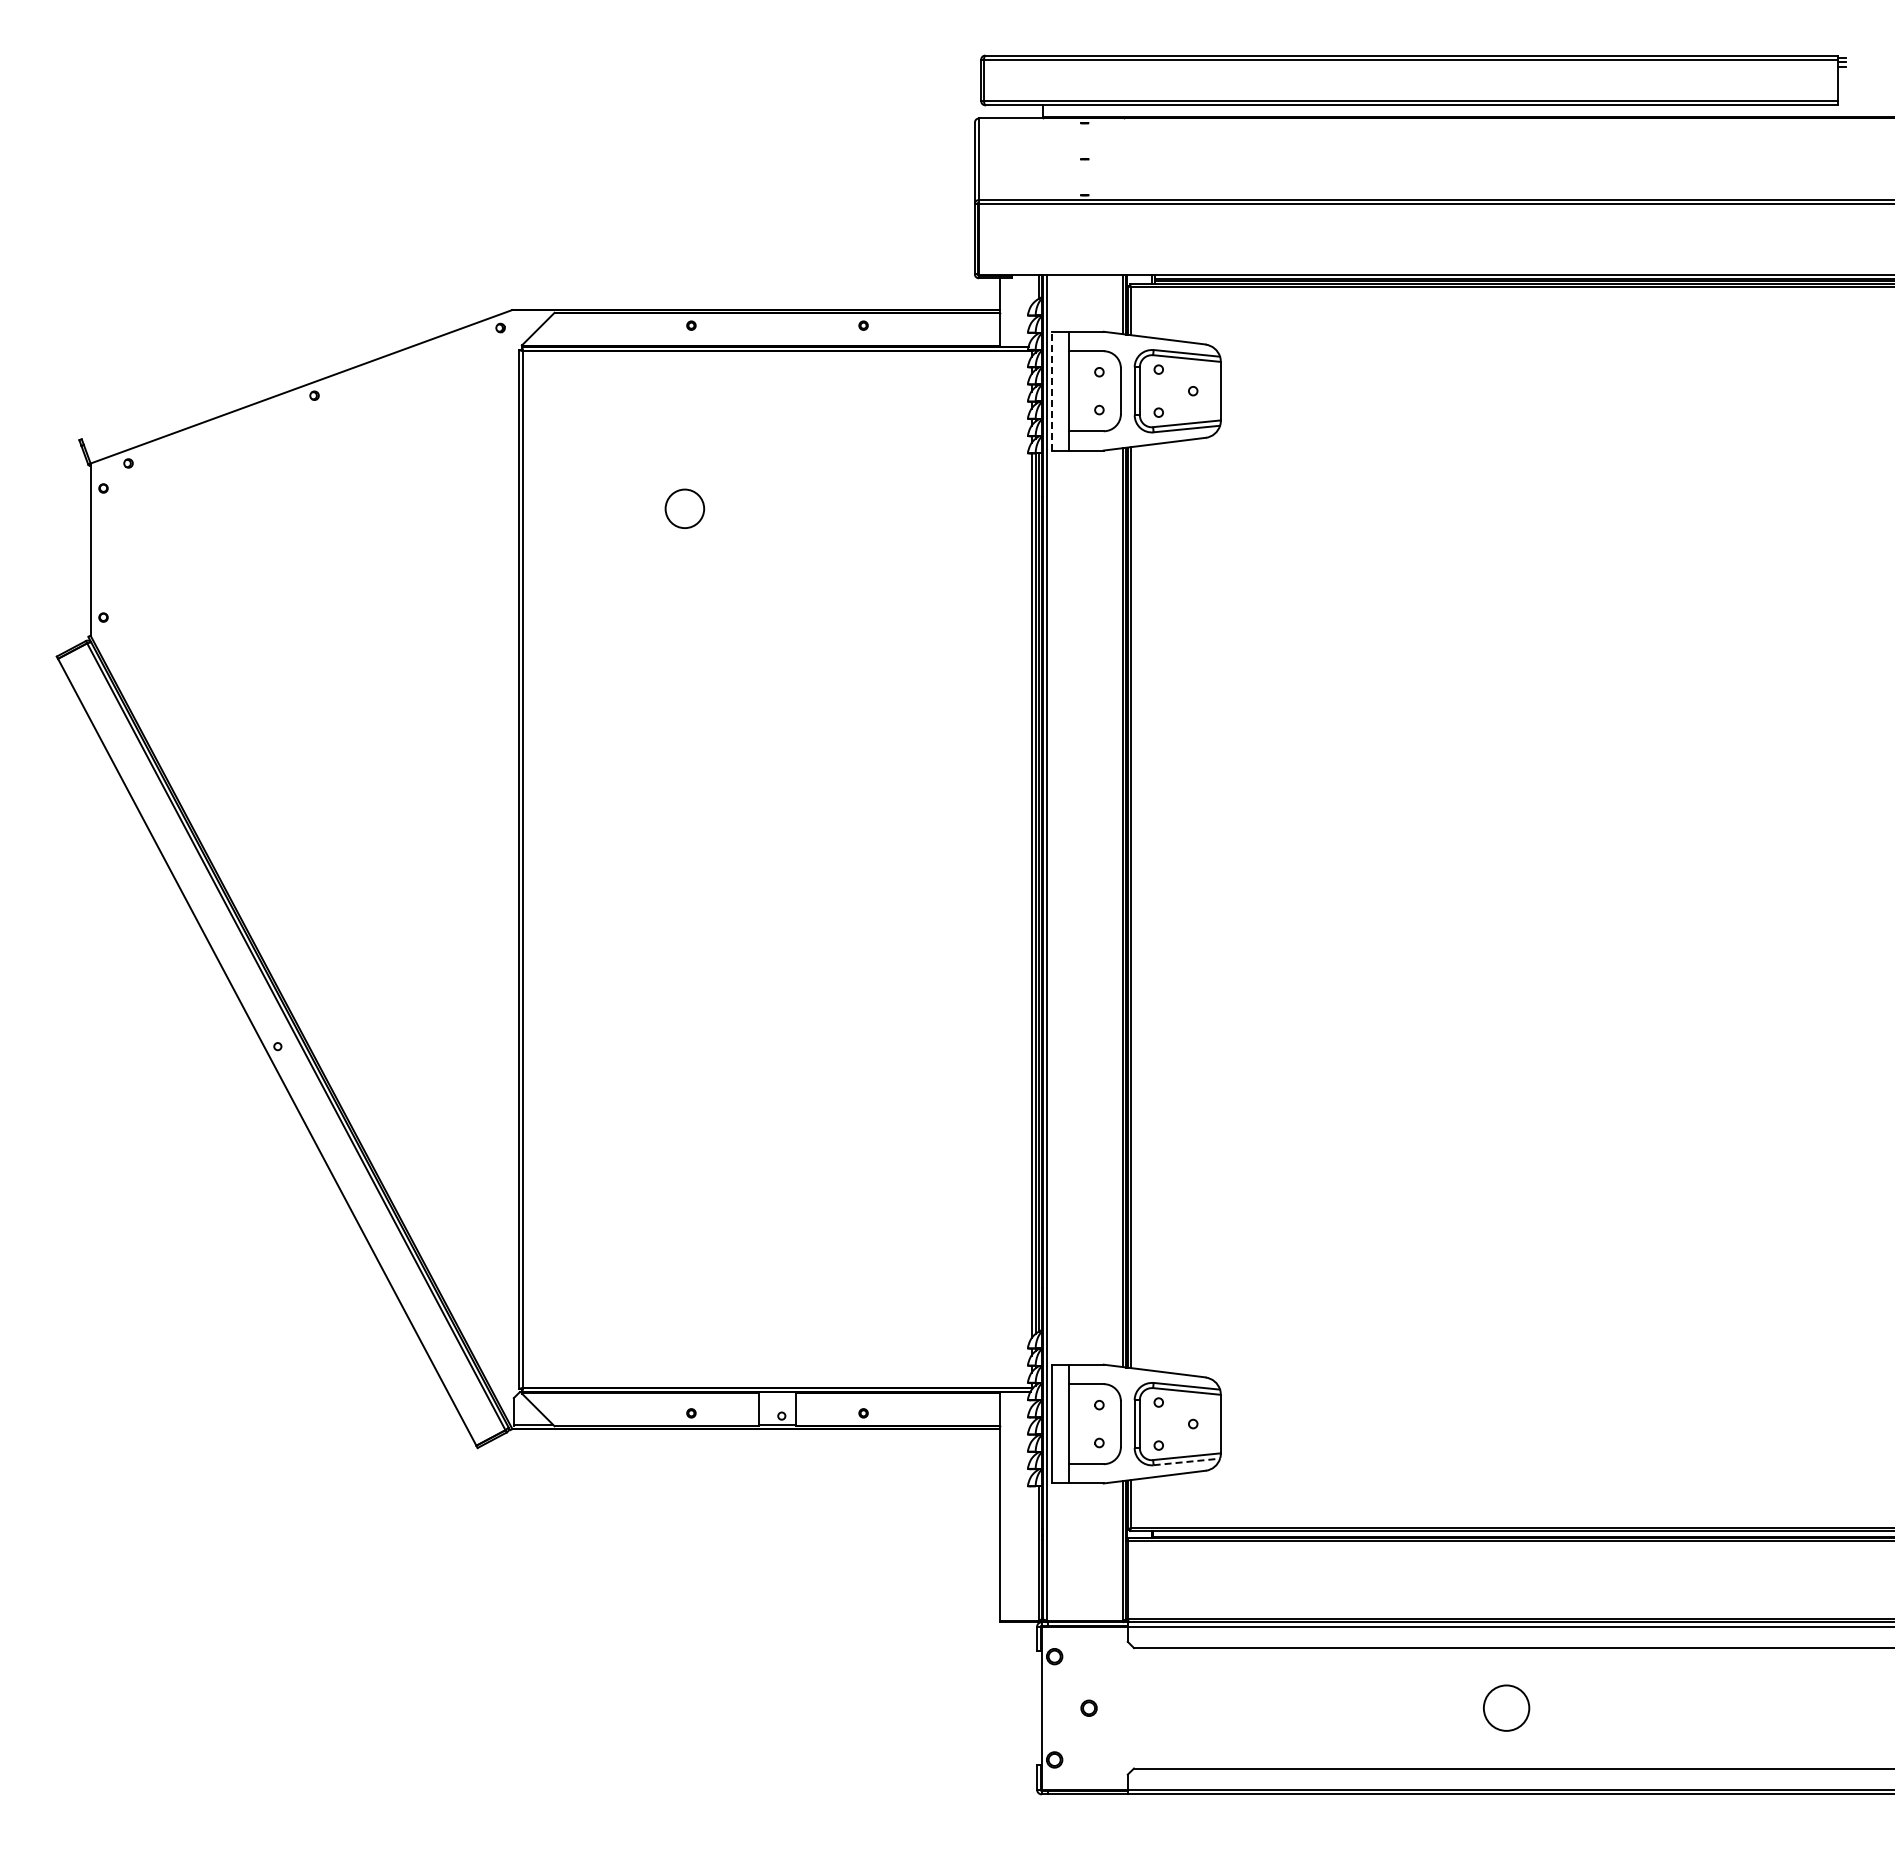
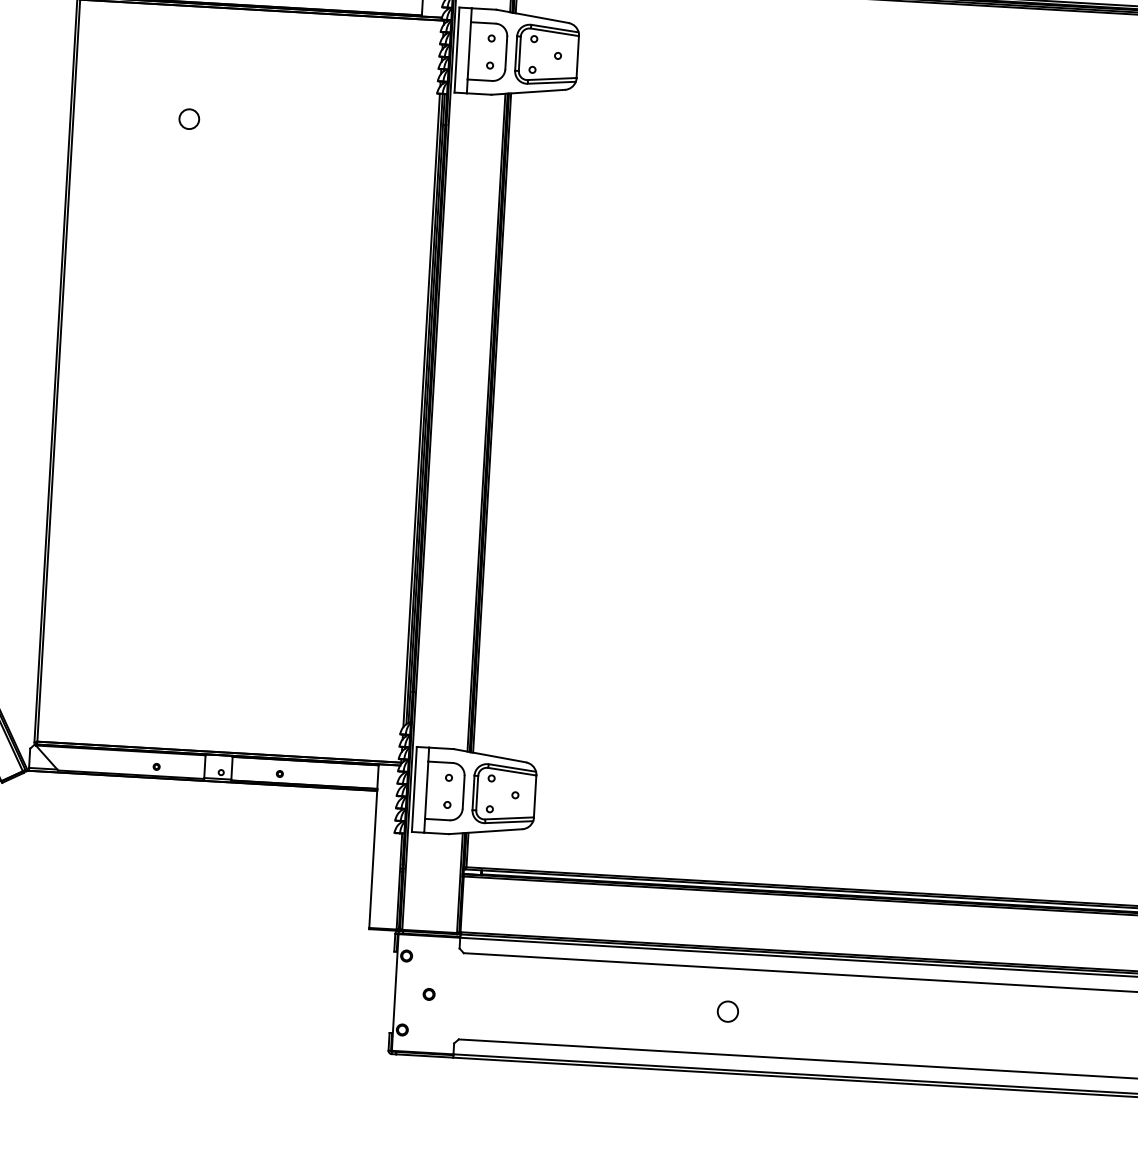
line: (1052, 390) -> (457, 49), dashed -> solid
circle: (684, 508) -> (189, 118), size x0.71
line: (1187, 1461) -> (509, 821), dashed -> solid
circle: (1506, 1708) -> (727, 1011), size x0.62

